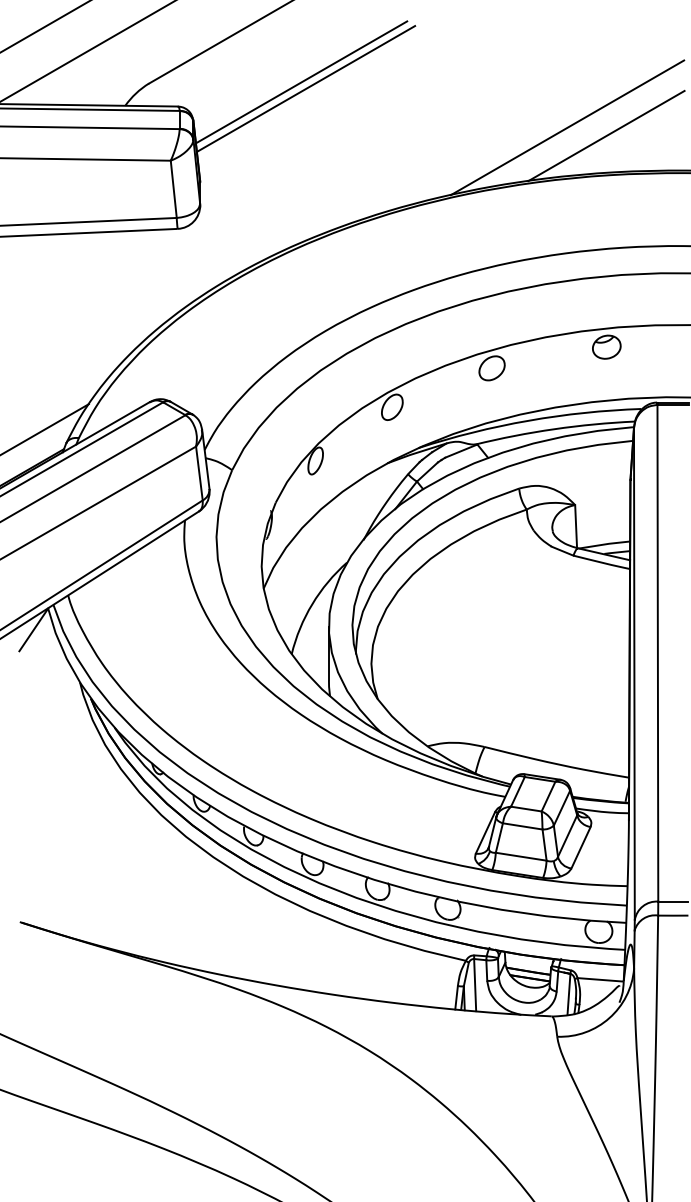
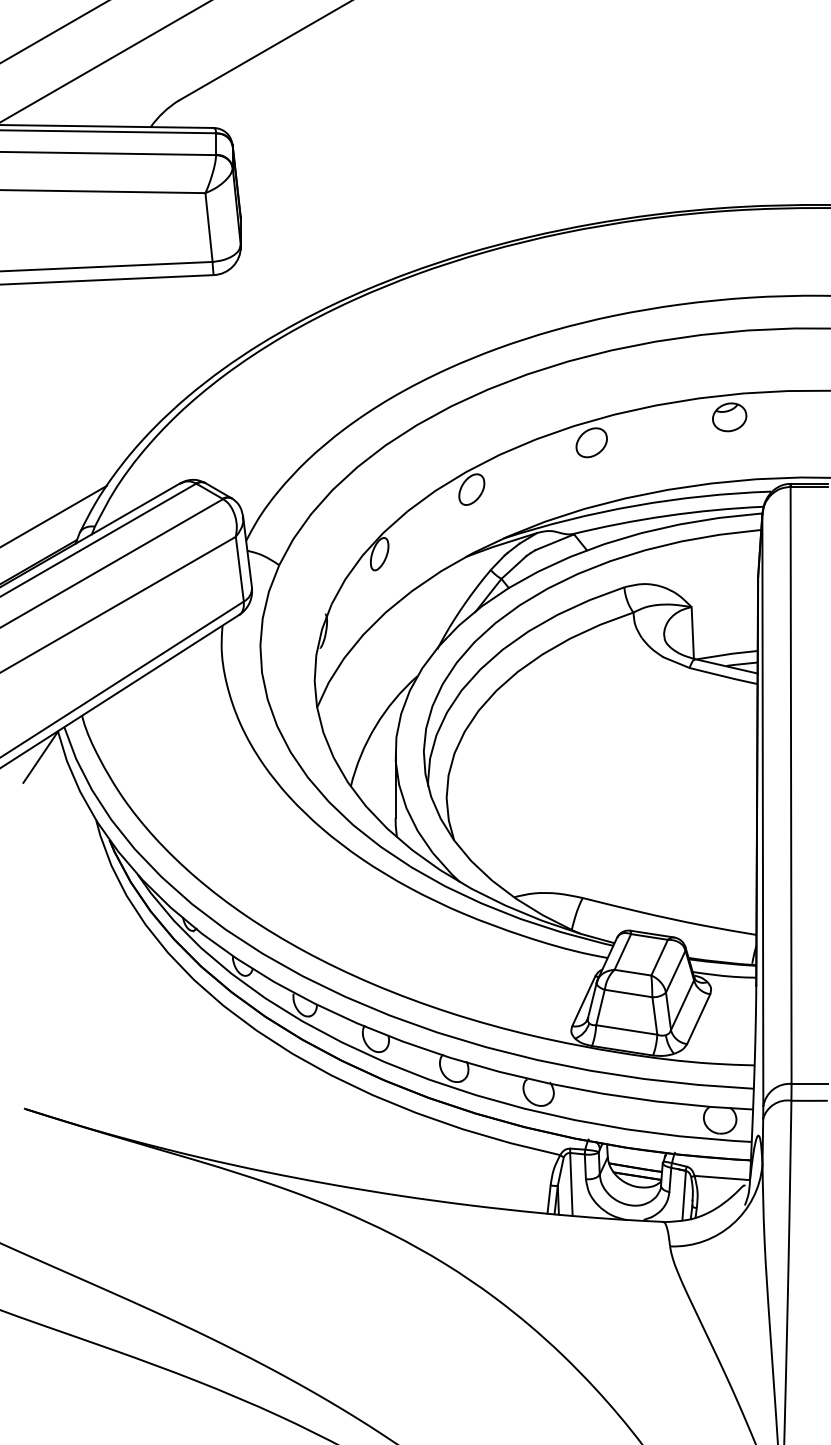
line: (301, 82) -> (362, 98), removed
line: (305, 88) -> (367, 106), removed
line: (567, 127) -> (682, 153), removed
line: (606, 136) -> (729, 163), removed

